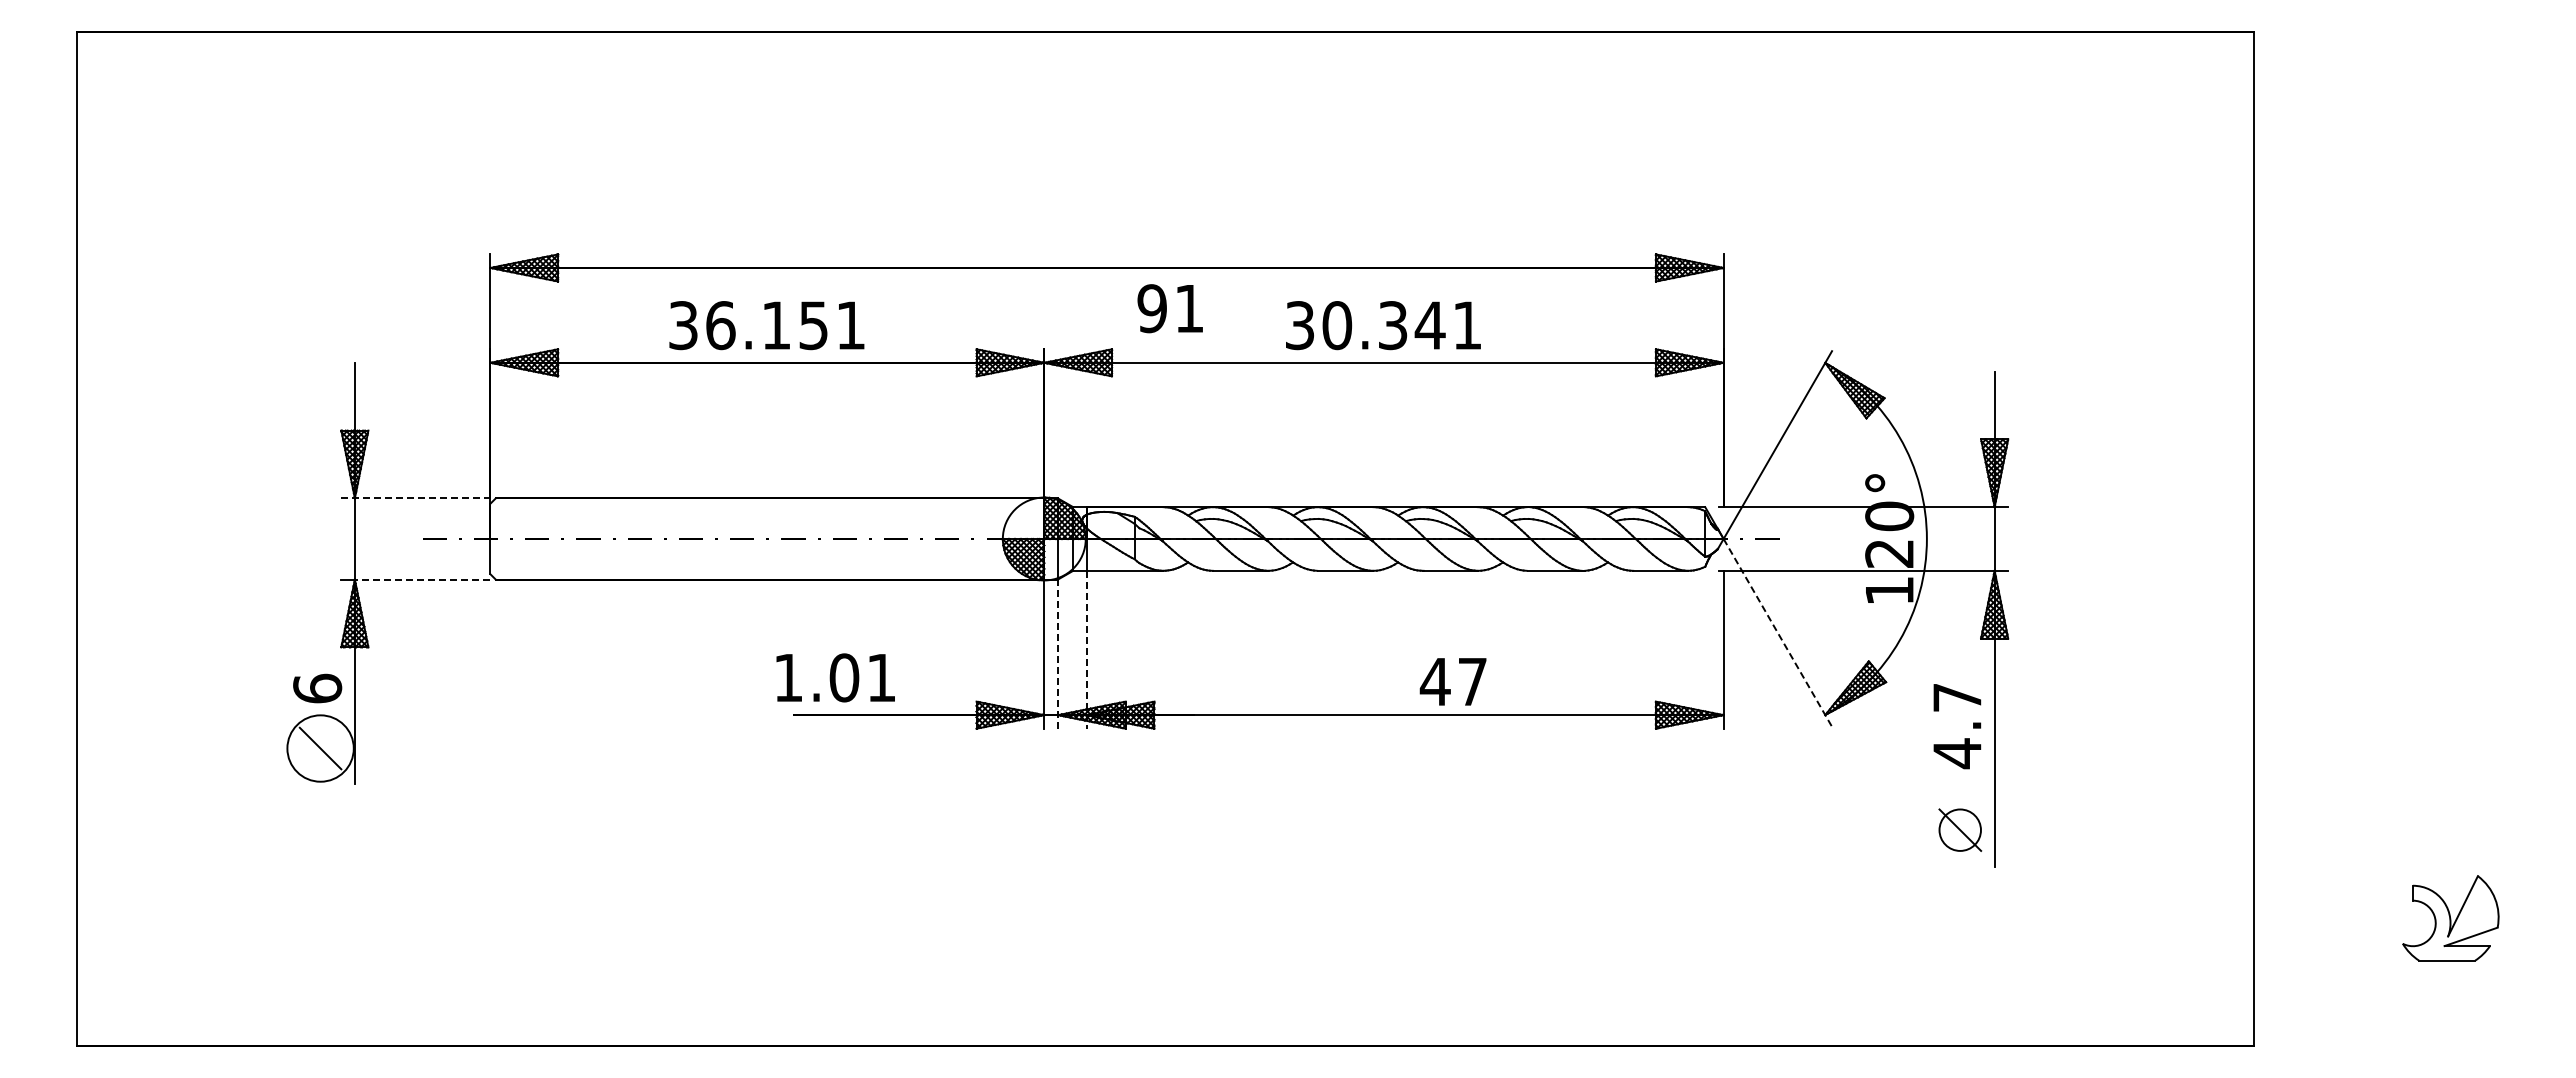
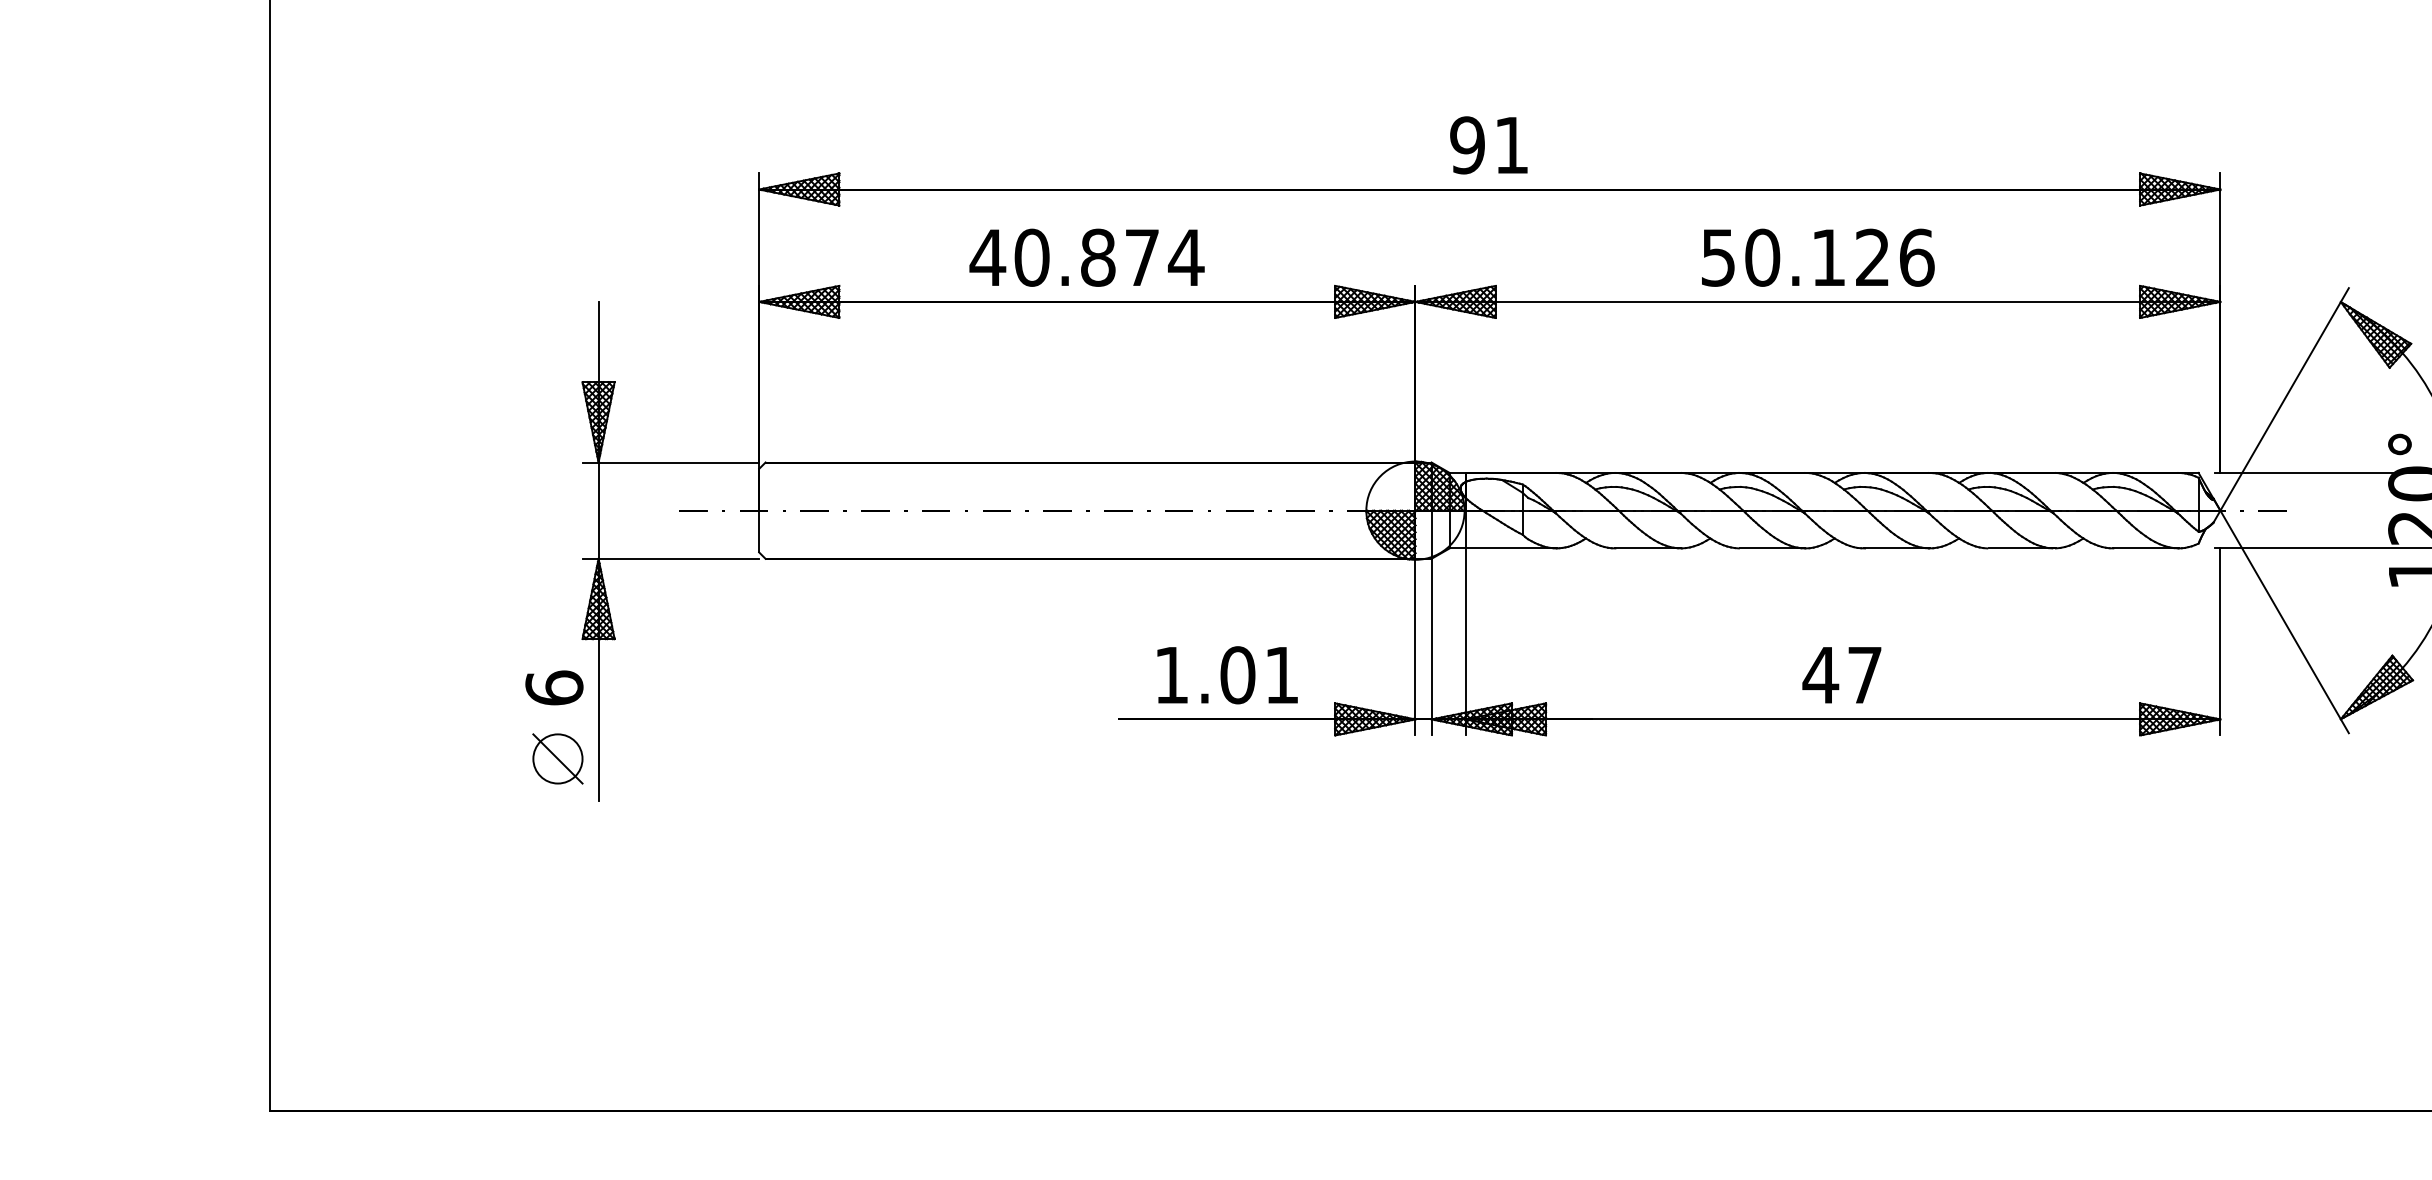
text: (1169, 308) -> (1487, 145), moved
text: (766, 325) -> (1086, 257), 36.151 -> 40.874
text: (1384, 325) -> (1818, 257), 30.341 -> 50.126
line: (415, 498) -> (670, 462), dashed -> solid
line: (422, 579) -> (678, 558), dashed -> solid
line: (1778, 633) -> (2285, 622), dashed -> solid
line: (1086, 649) -> (1465, 641), dashed -> solid
line: (1058, 654) -> (1432, 647), dashed -> solid
text: (835, 677) -> (1227, 674), moved
text: (1452, 681) -> (1841, 674), moved
circle: (320, 748) -> (557, 758), size x0.62

